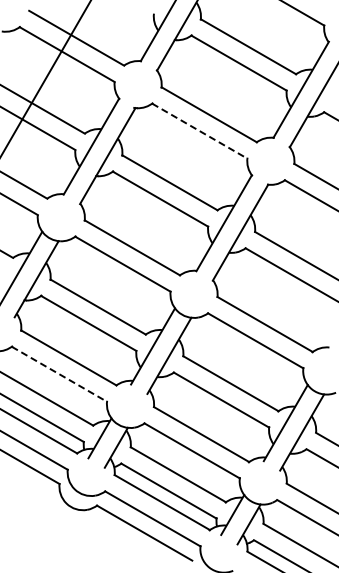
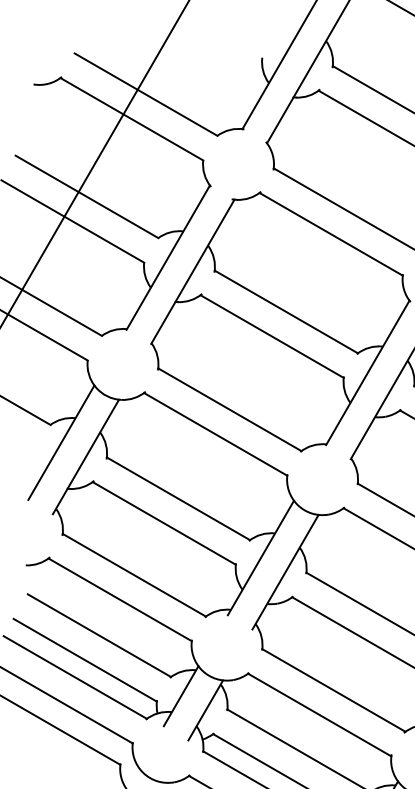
line: (200, 131) -> (332, 234), dashed -> solid
line: (59, 374) -> (120, 600), dashed -> solid

